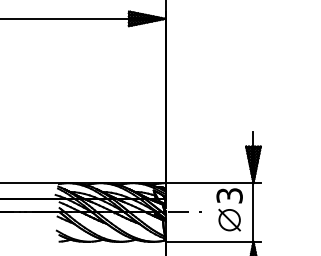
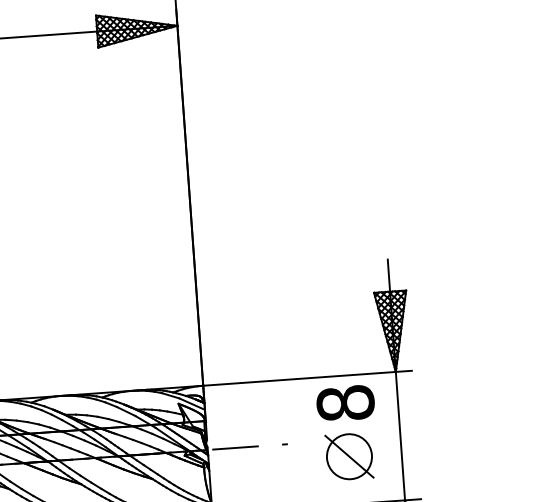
text: (229, 195) -> (345, 402), 3 -> 8

